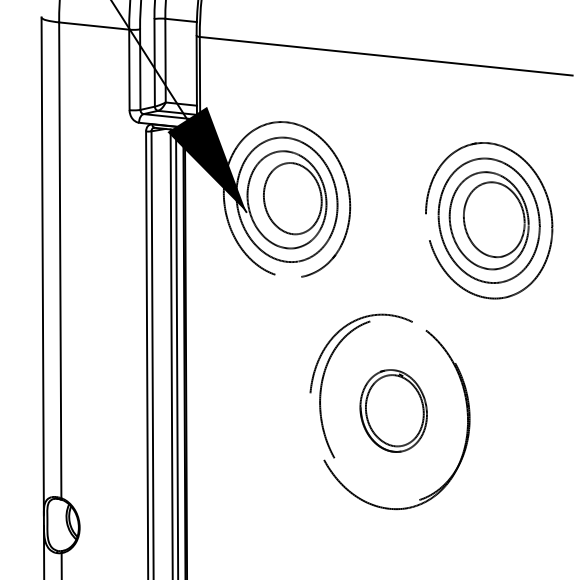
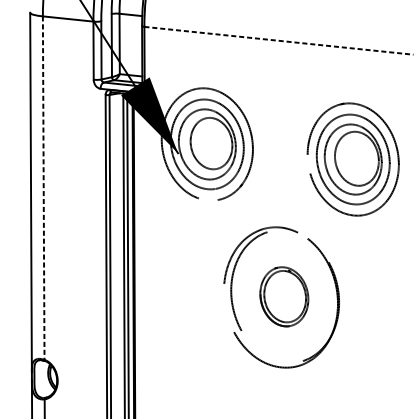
line: (386, 56) -> (279, 40), solid -> dashed
line: (60, 260) -> (43, 188), solid -> dashed

